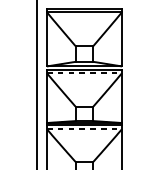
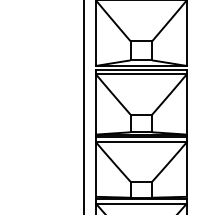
line: (84, 73) -> (141, 74), dashed -> solid
line: (84, 129) -> (141, 142), dashed -> solid

